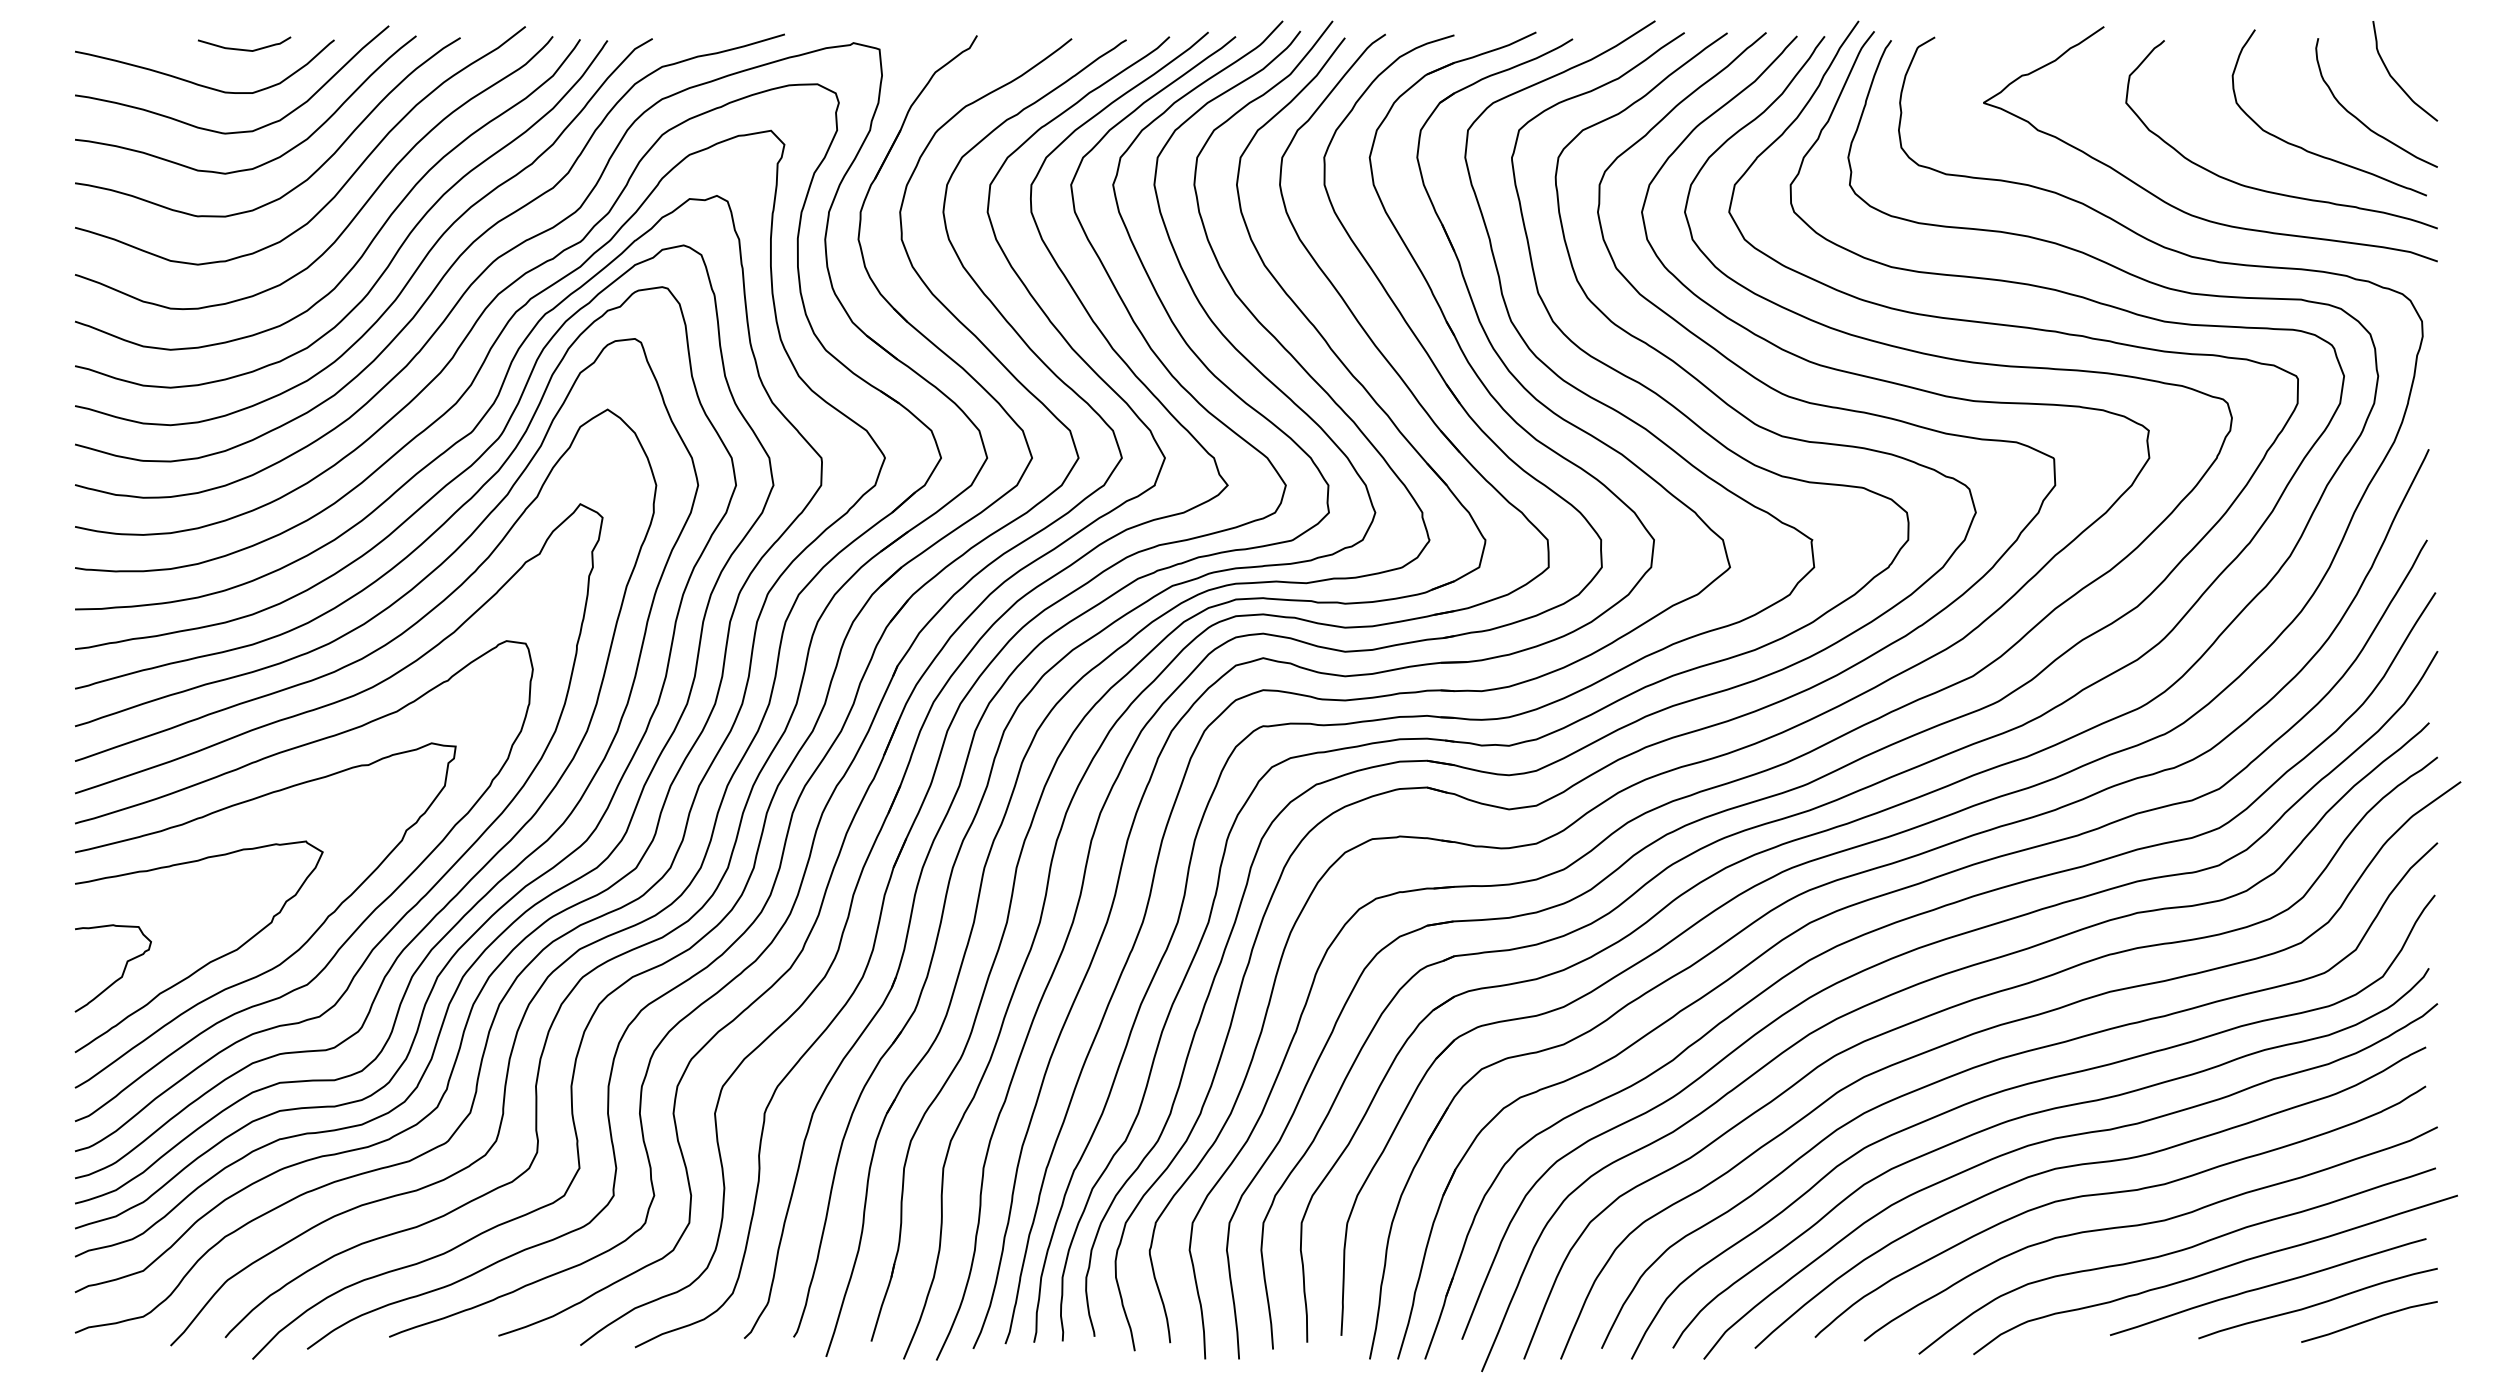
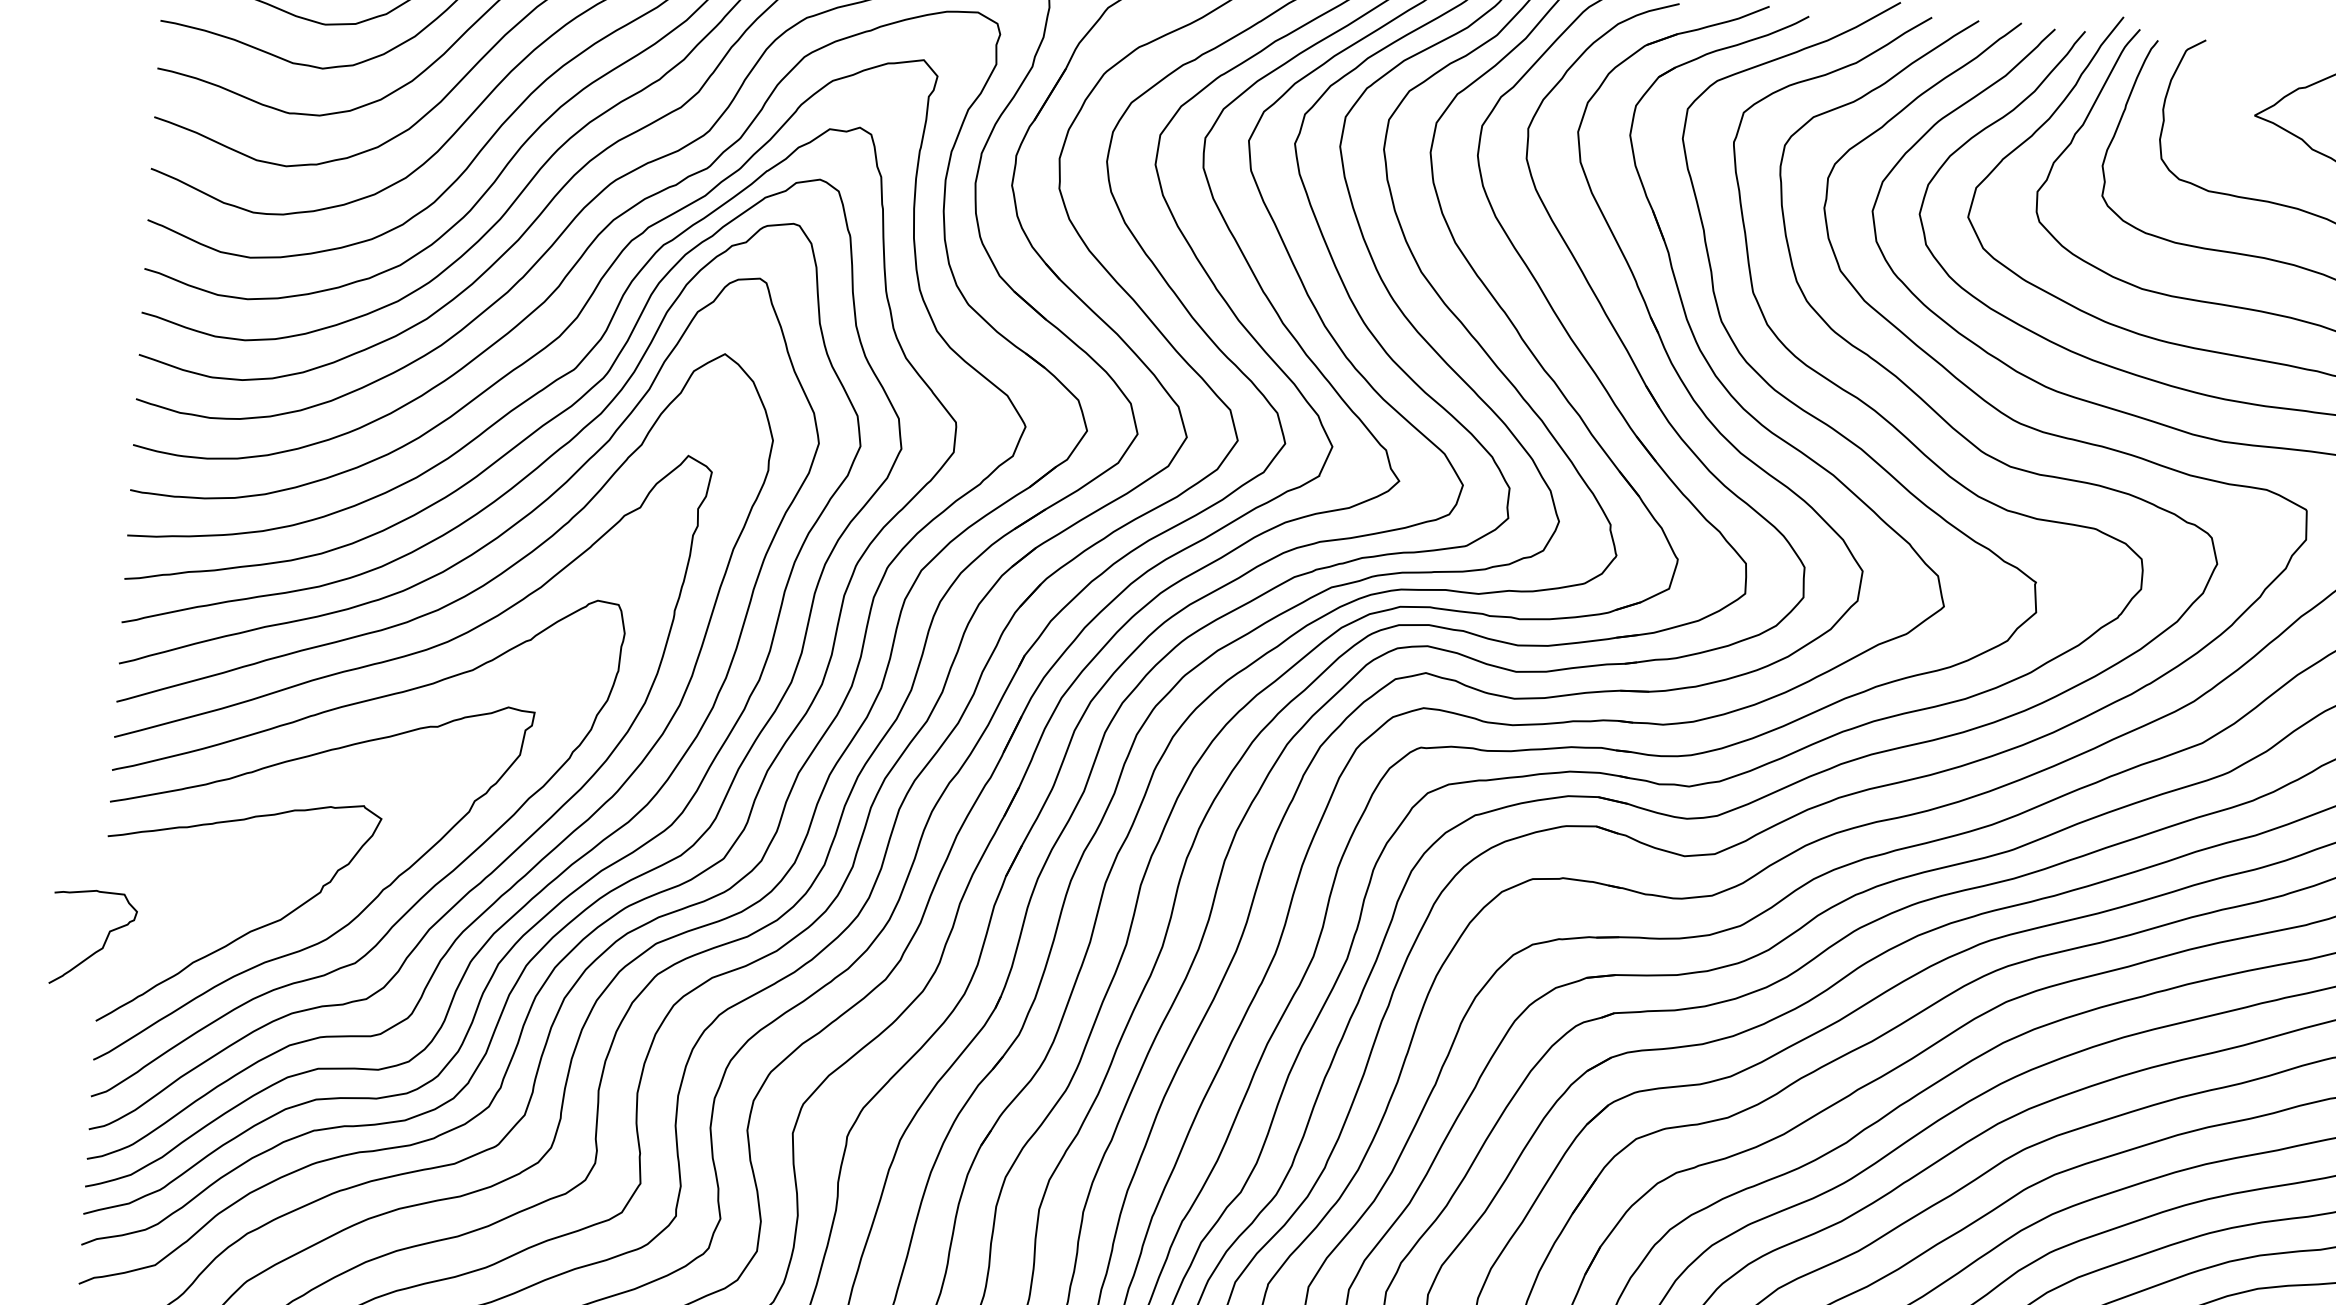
curve: (122, 972) -> (103, 943), moved

